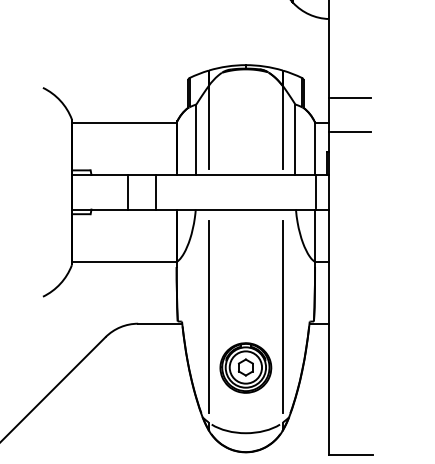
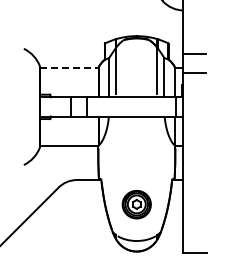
line: (124, 123) -> (69, 68), solid -> dashed
line: (209, 315) -> (116, 175), removed
line: (283, 315) -> (157, 175), removed

